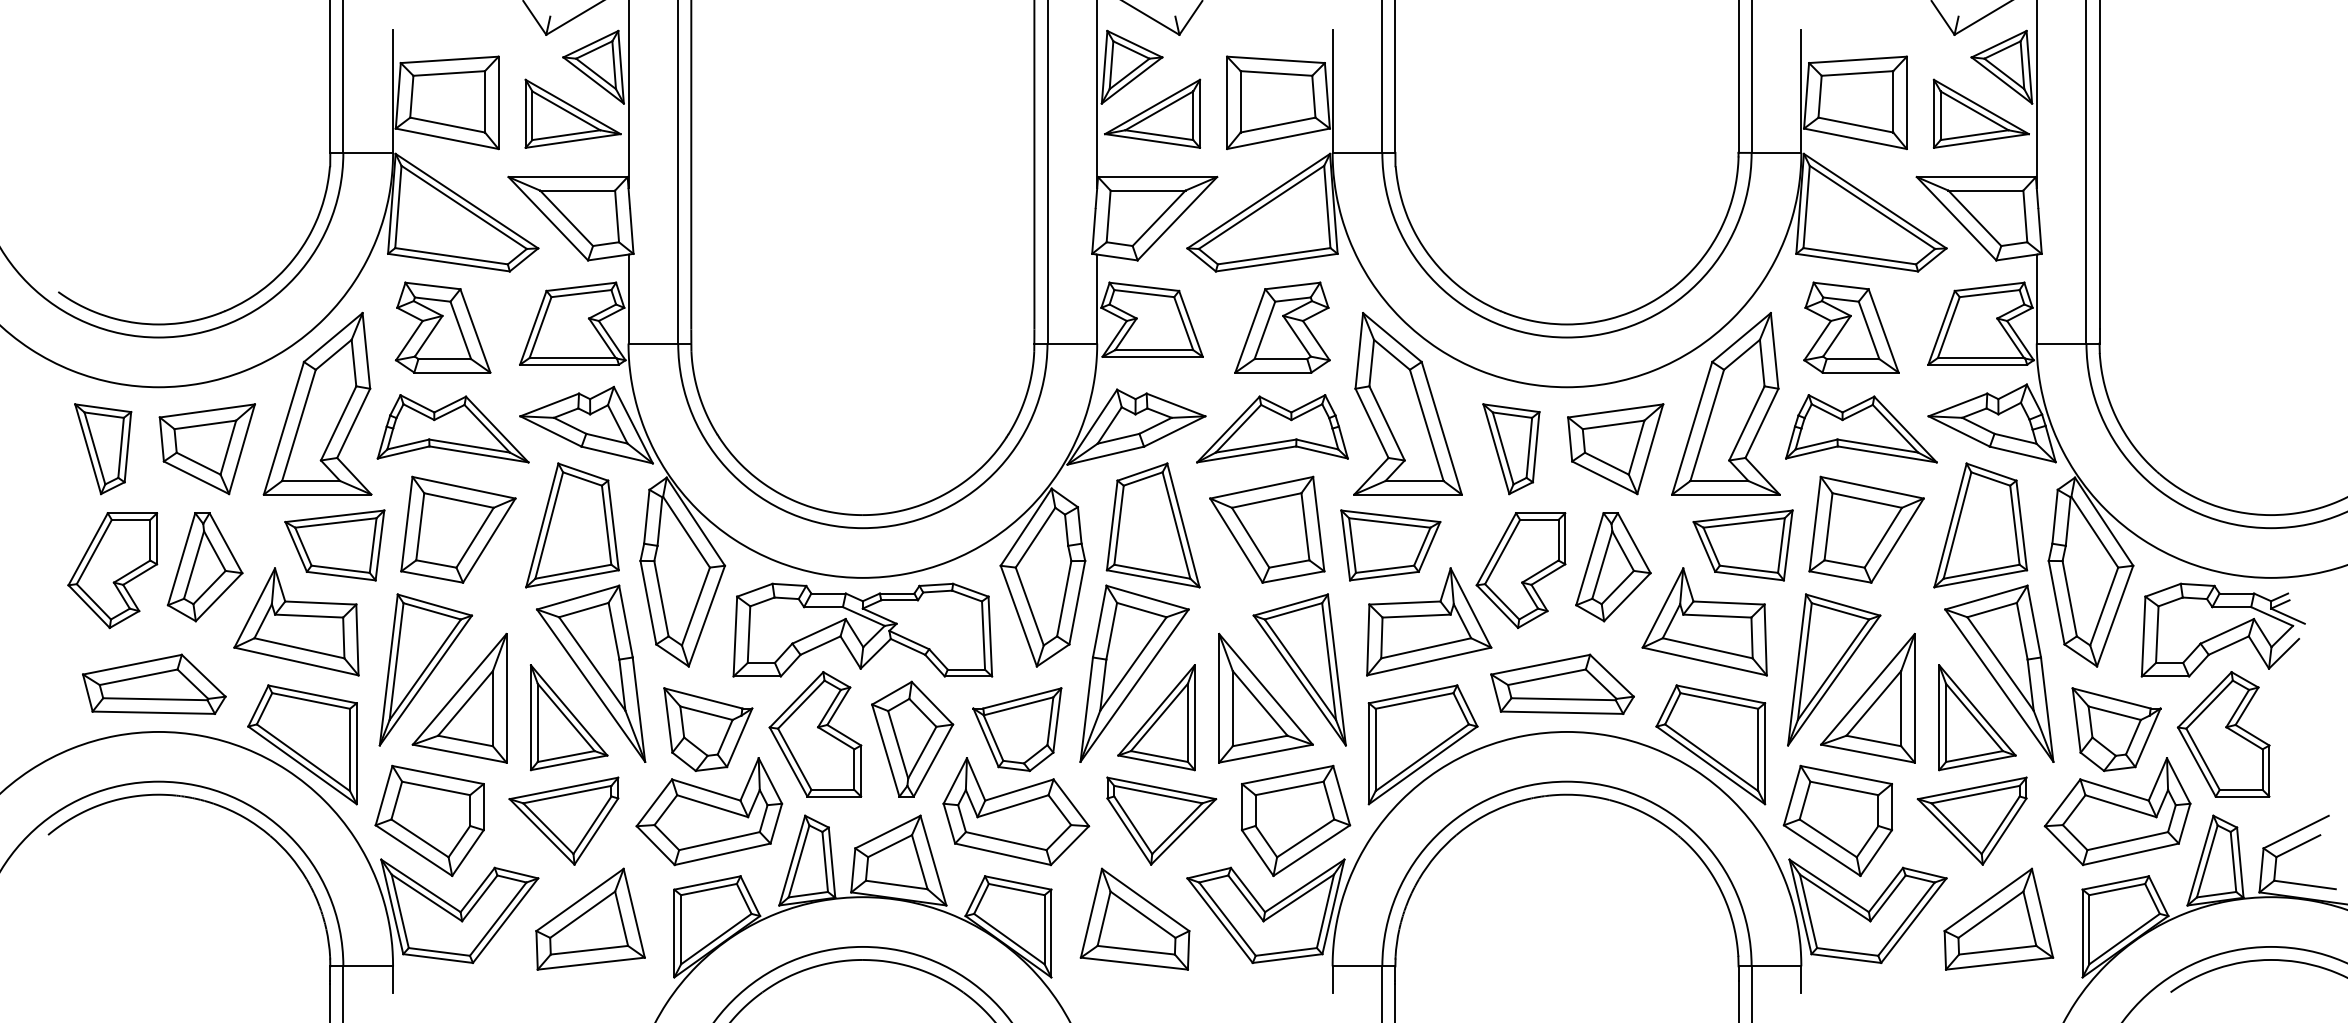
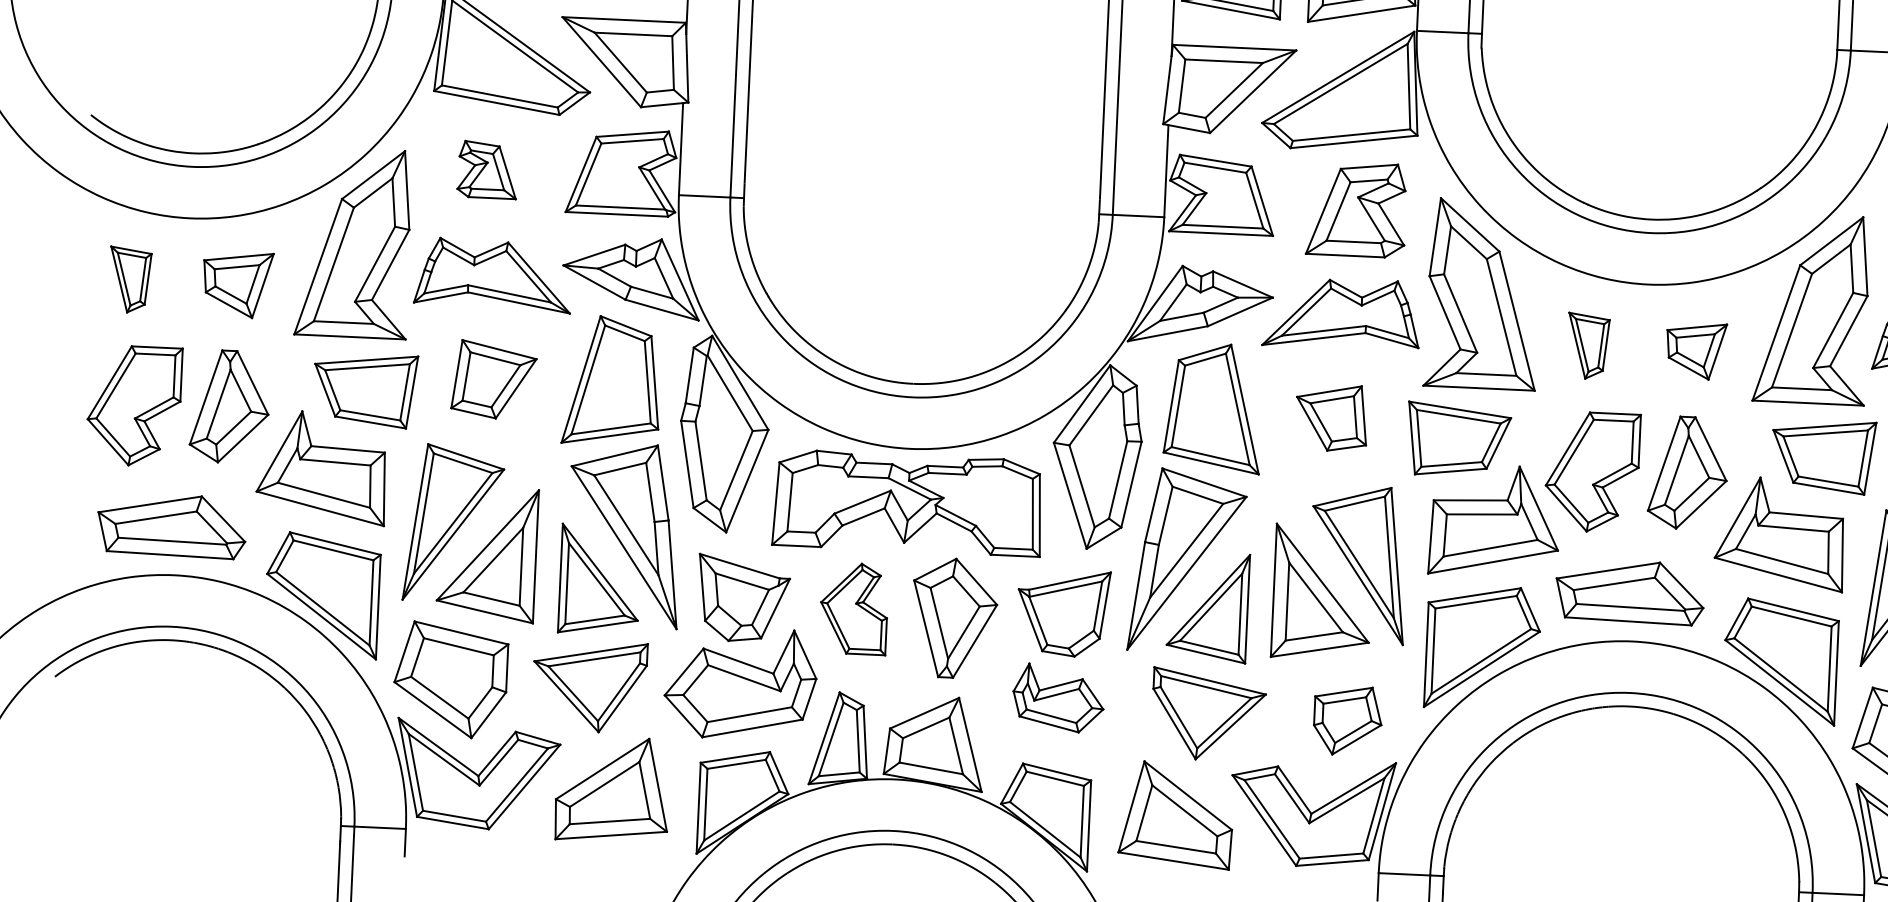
part: (442, 327) -> (487, 169), size x0.6
part: (103, 449) -> (130, 280), size x0.7
part: (206, 449) -> (237, 285), size x0.7
part: (1511, 449) -> (1588, 346), size x0.7
part: (1615, 449) -> (1695, 351), size x0.6
part: (458, 529) -> (494, 379), size x0.7
part: (1267, 529) -> (1331, 417), size x0.6
part: (815, 734) -> (854, 608), size x0.7
part: (1016, 811) -> (1058, 697), size x0.6
part: (1296, 820) -> (1348, 720), size x0.6

